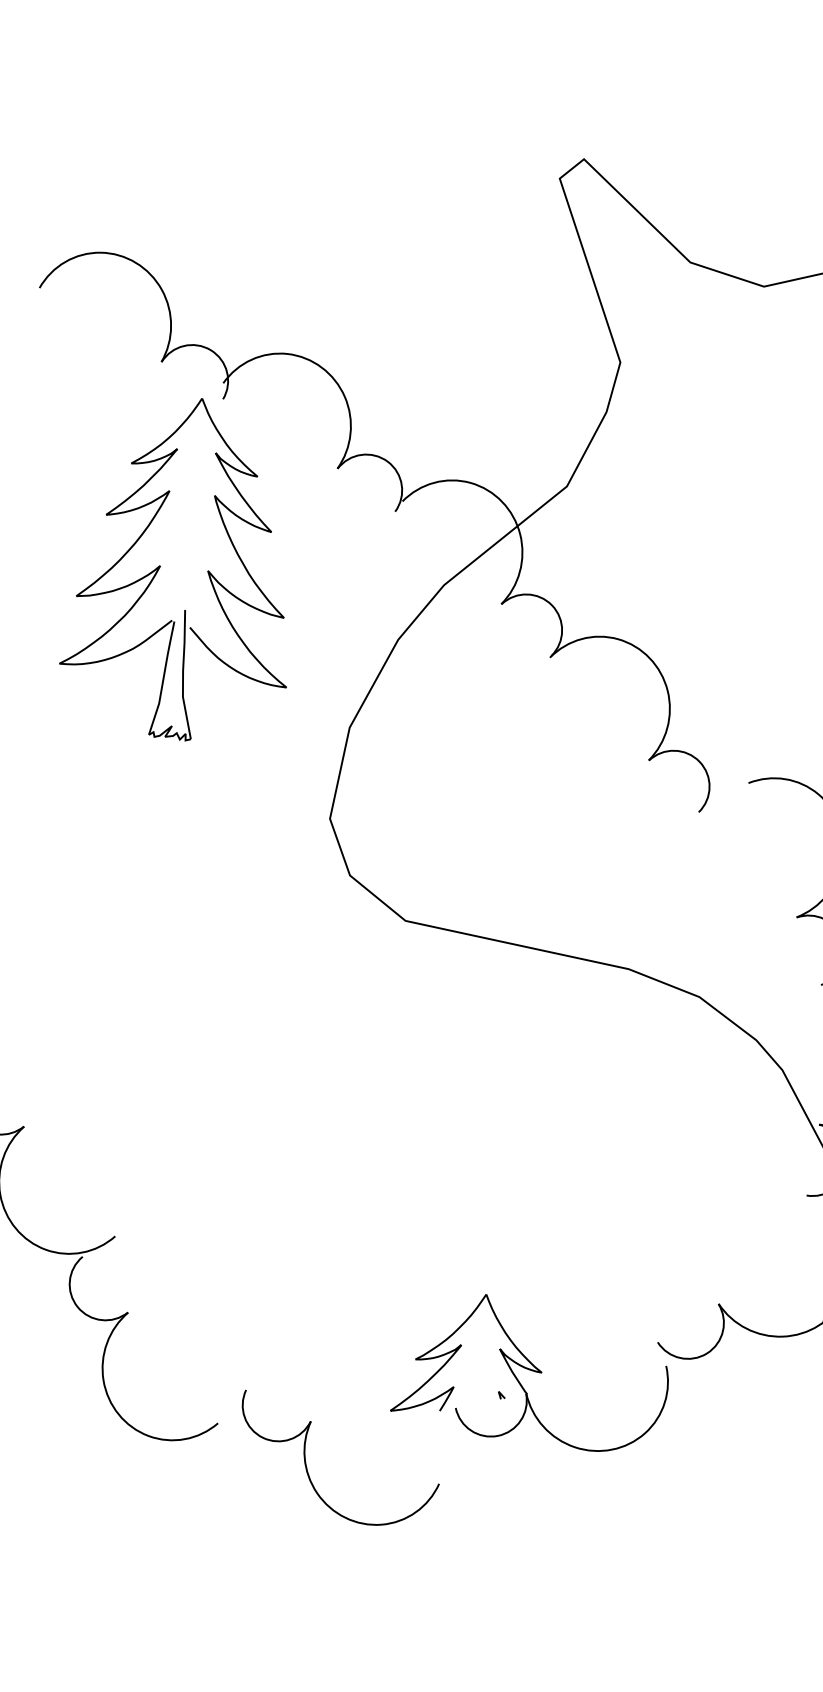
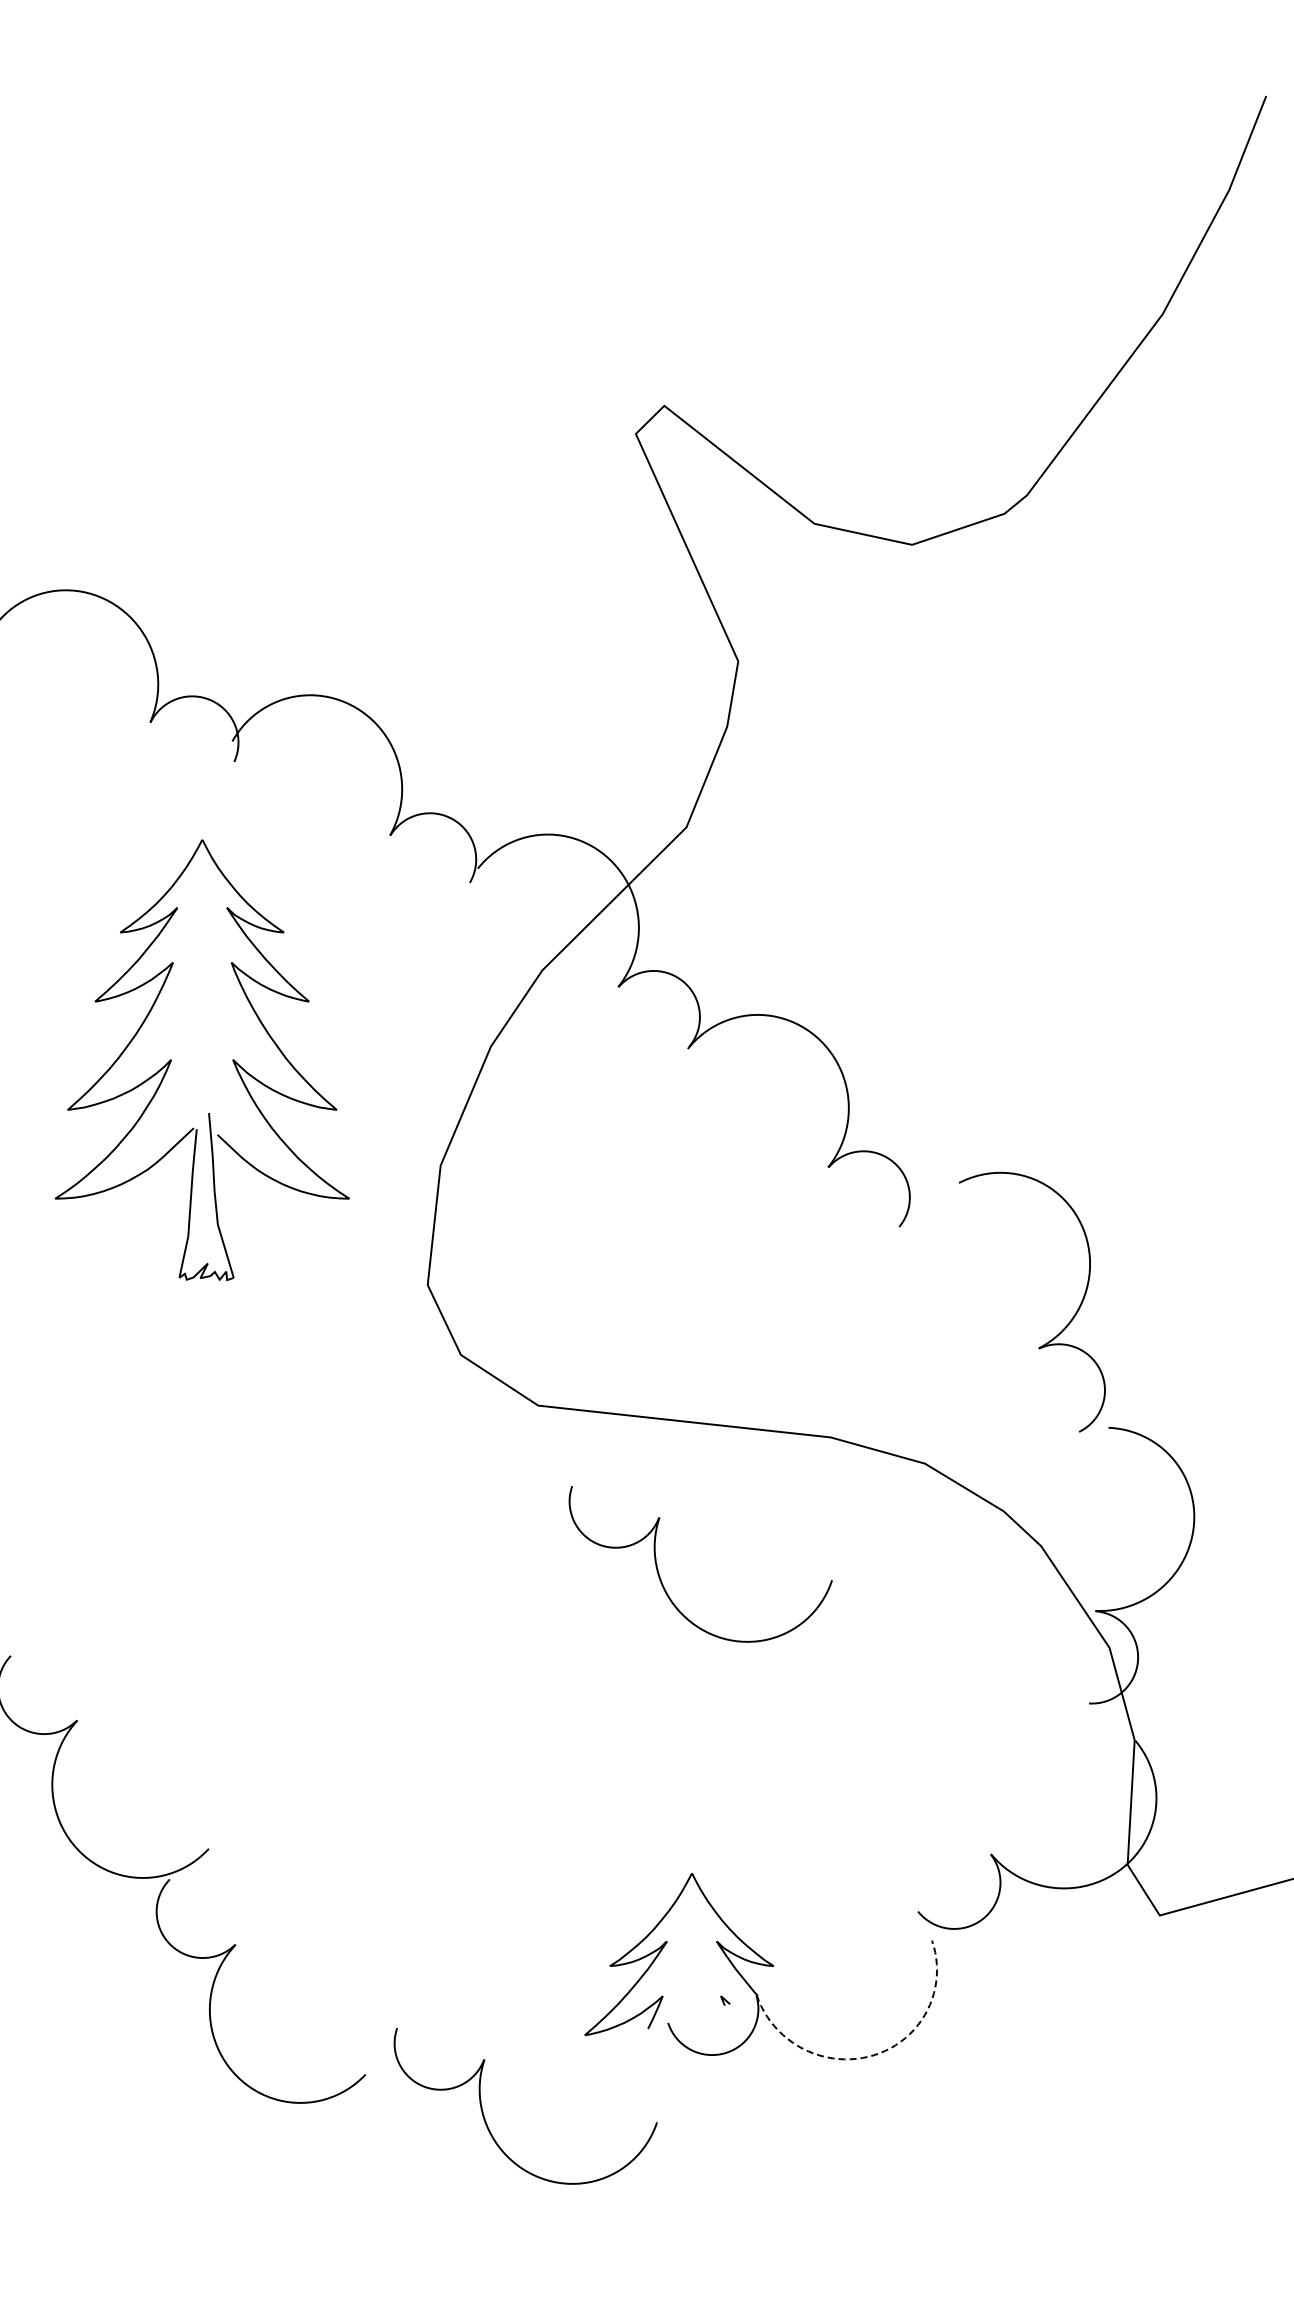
part: (160, 566) -> (171, 1060), moved
part: (486, 1062) -> (660, 1576), added
arc: (611, 1449) -> (873, 2055), solid -> dashed

